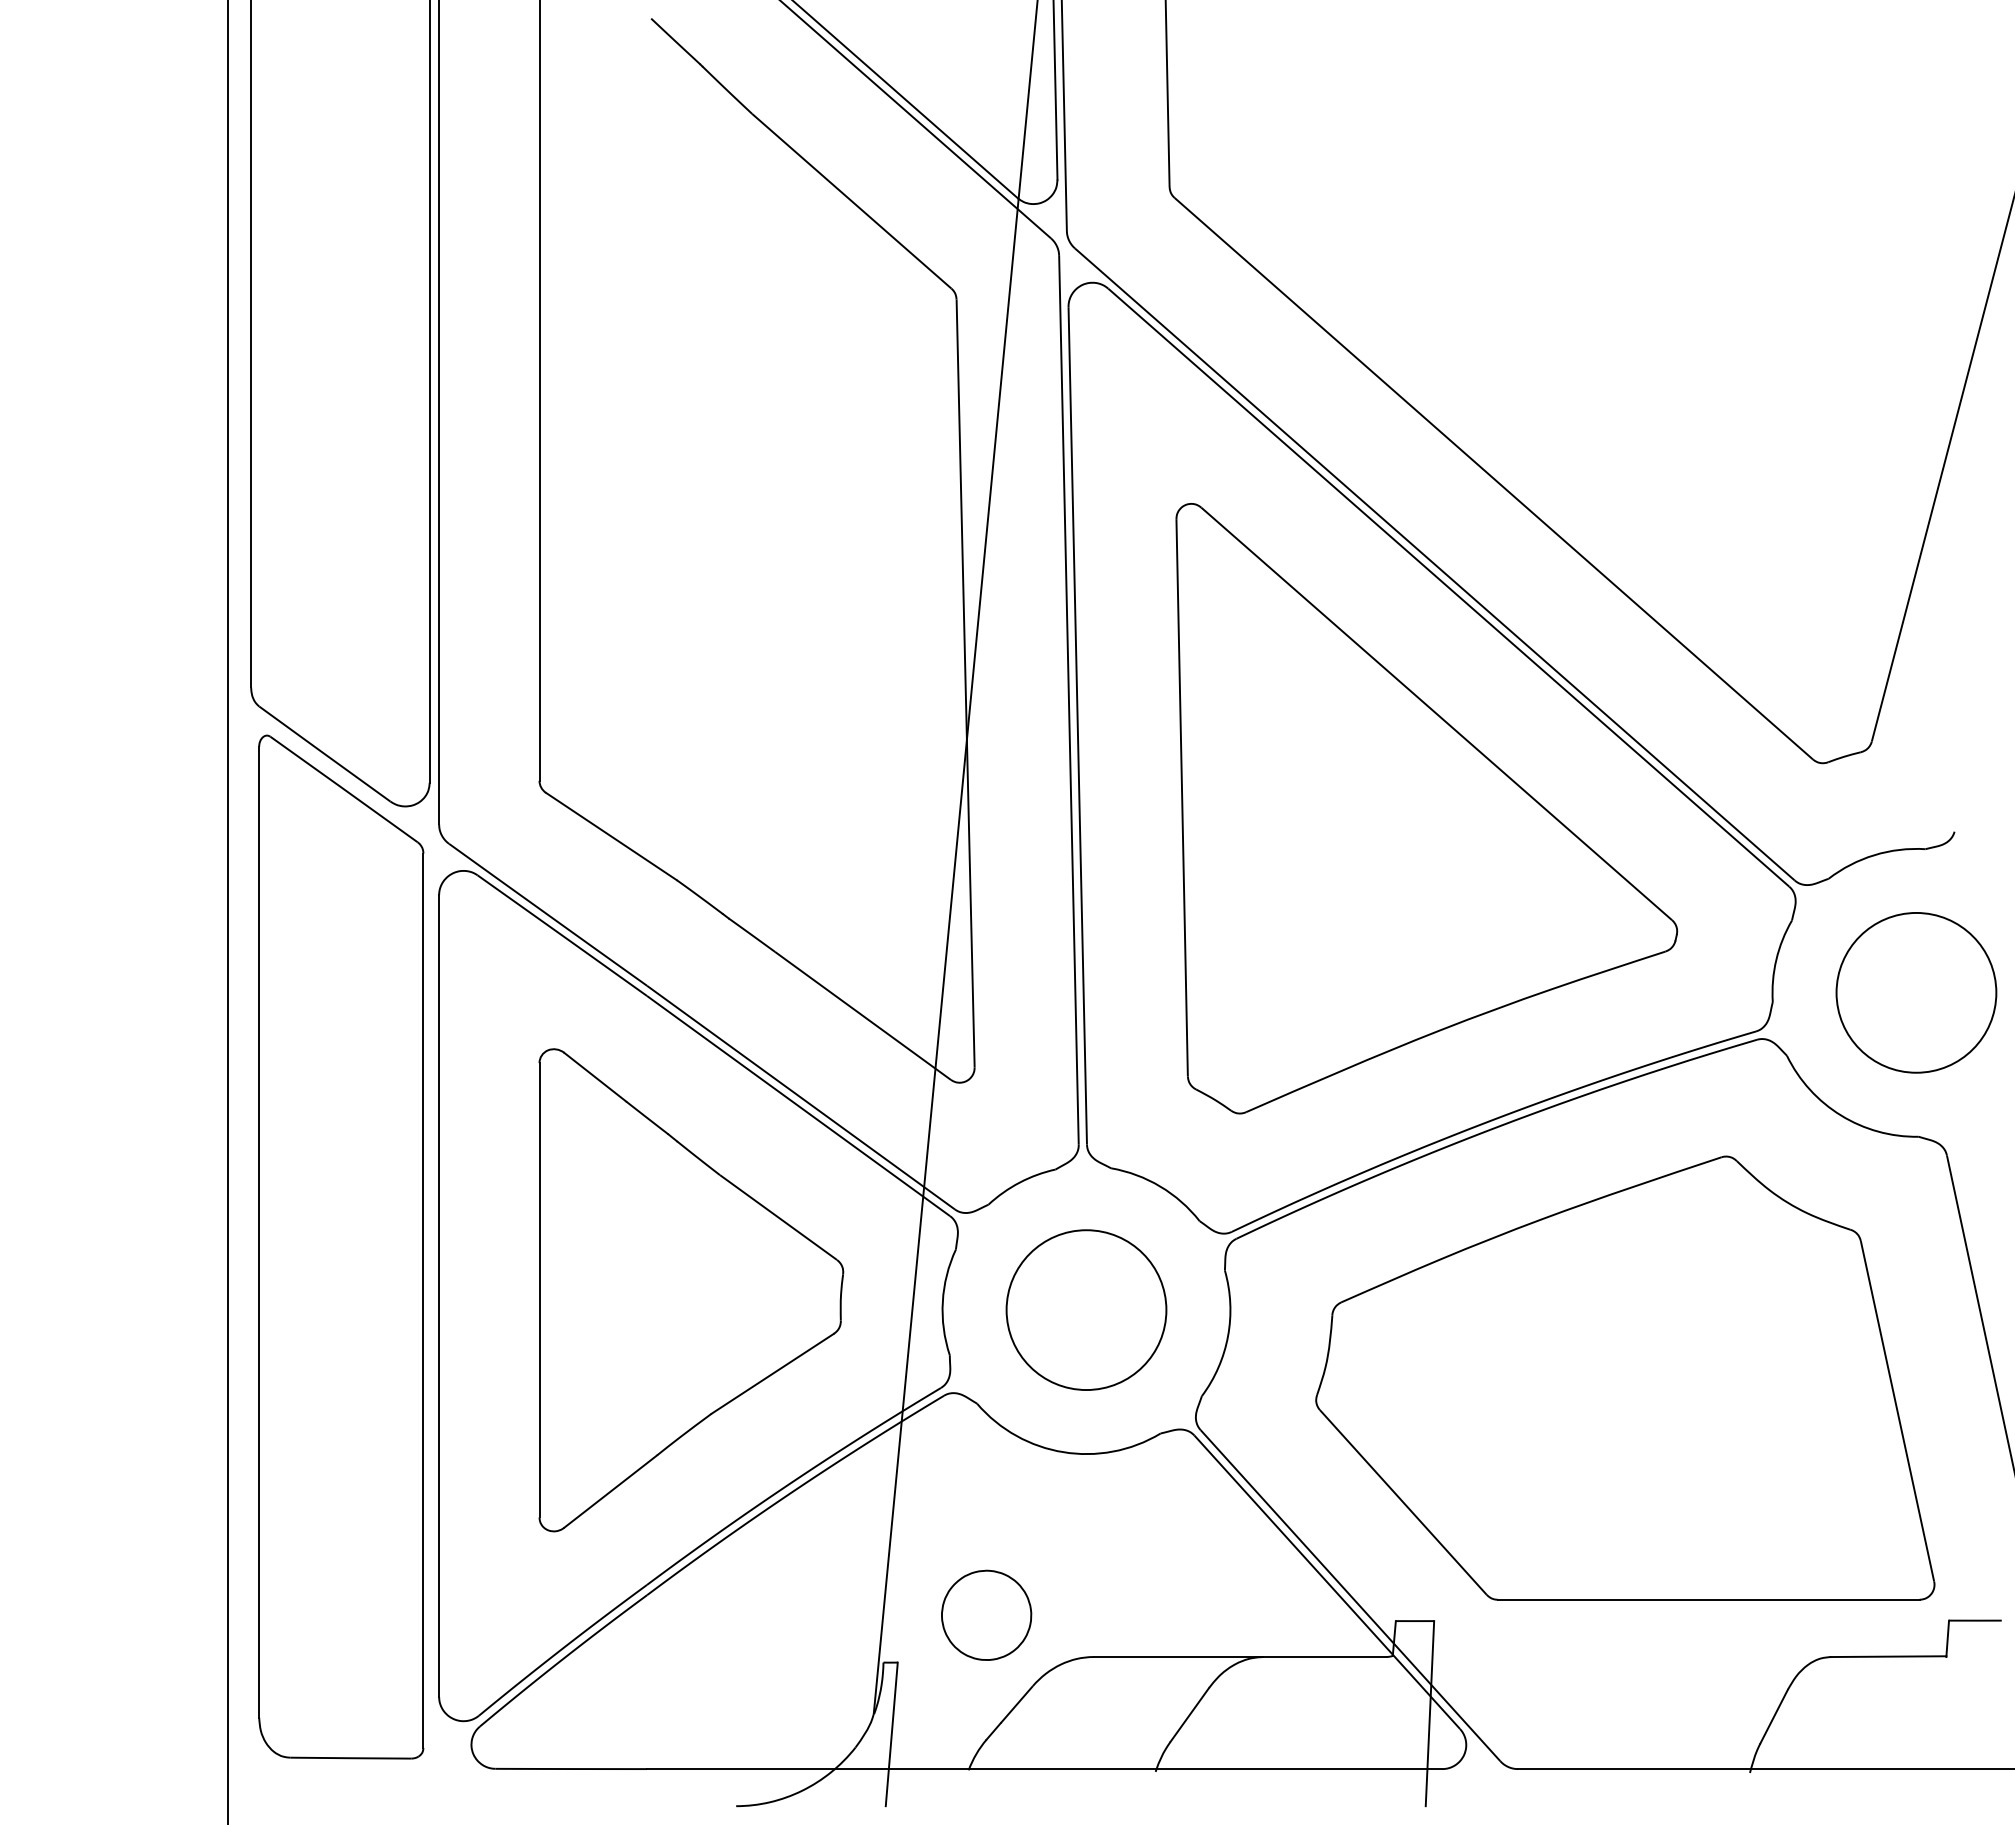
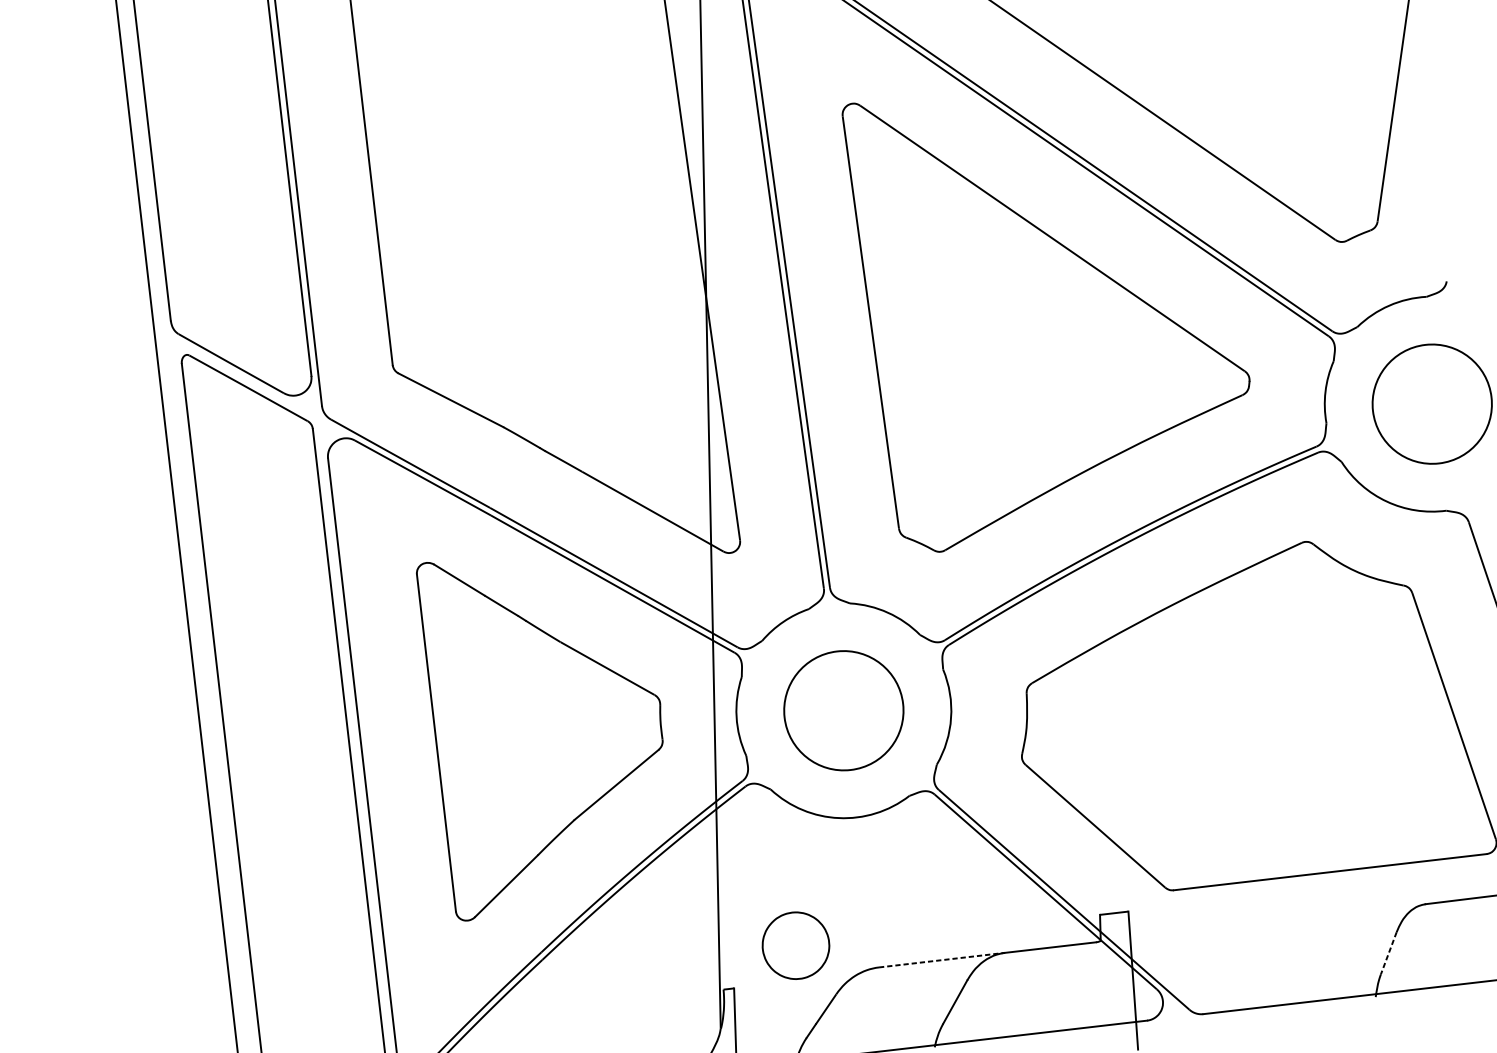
line: (1178, 1657) -> (941, 960), solid -> dashed
line: (1773, 1717) -> (1388, 953), solid -> dashed

